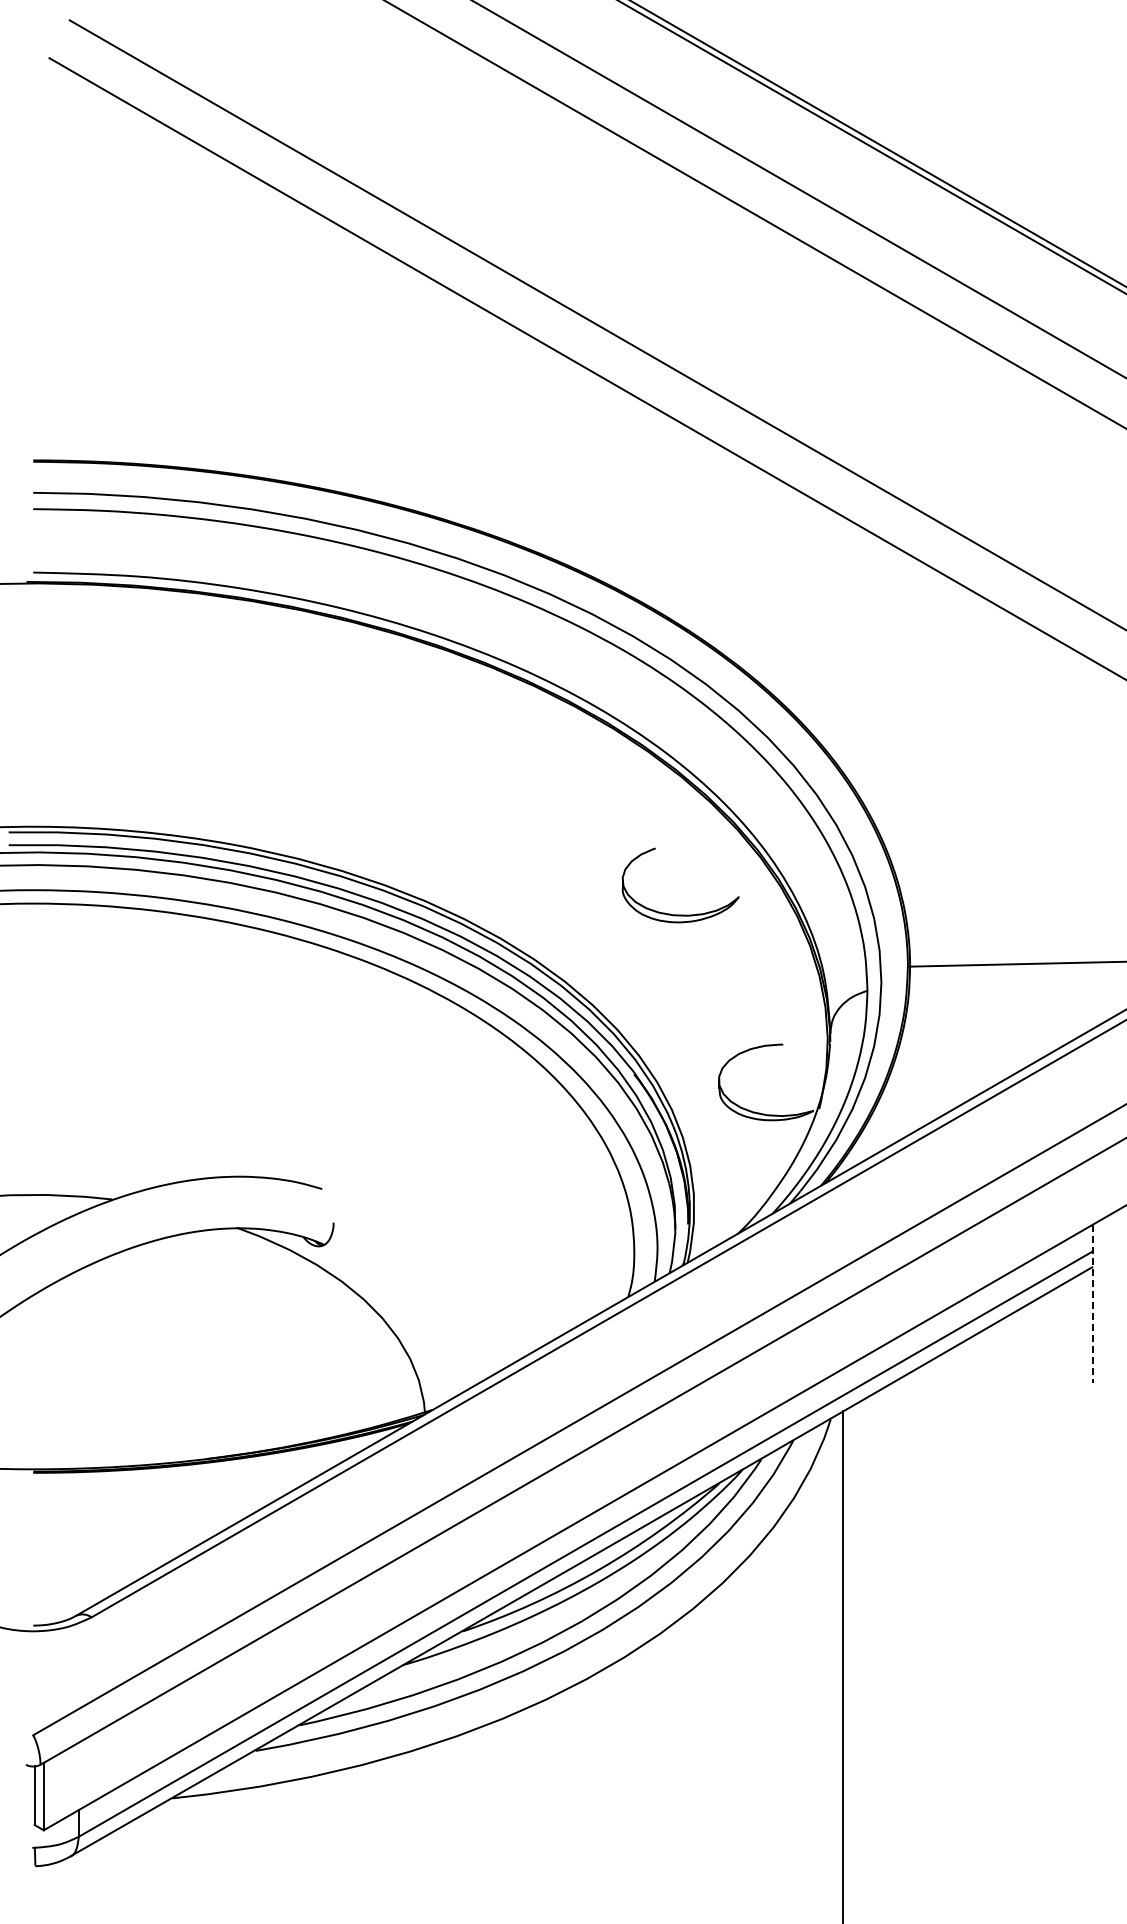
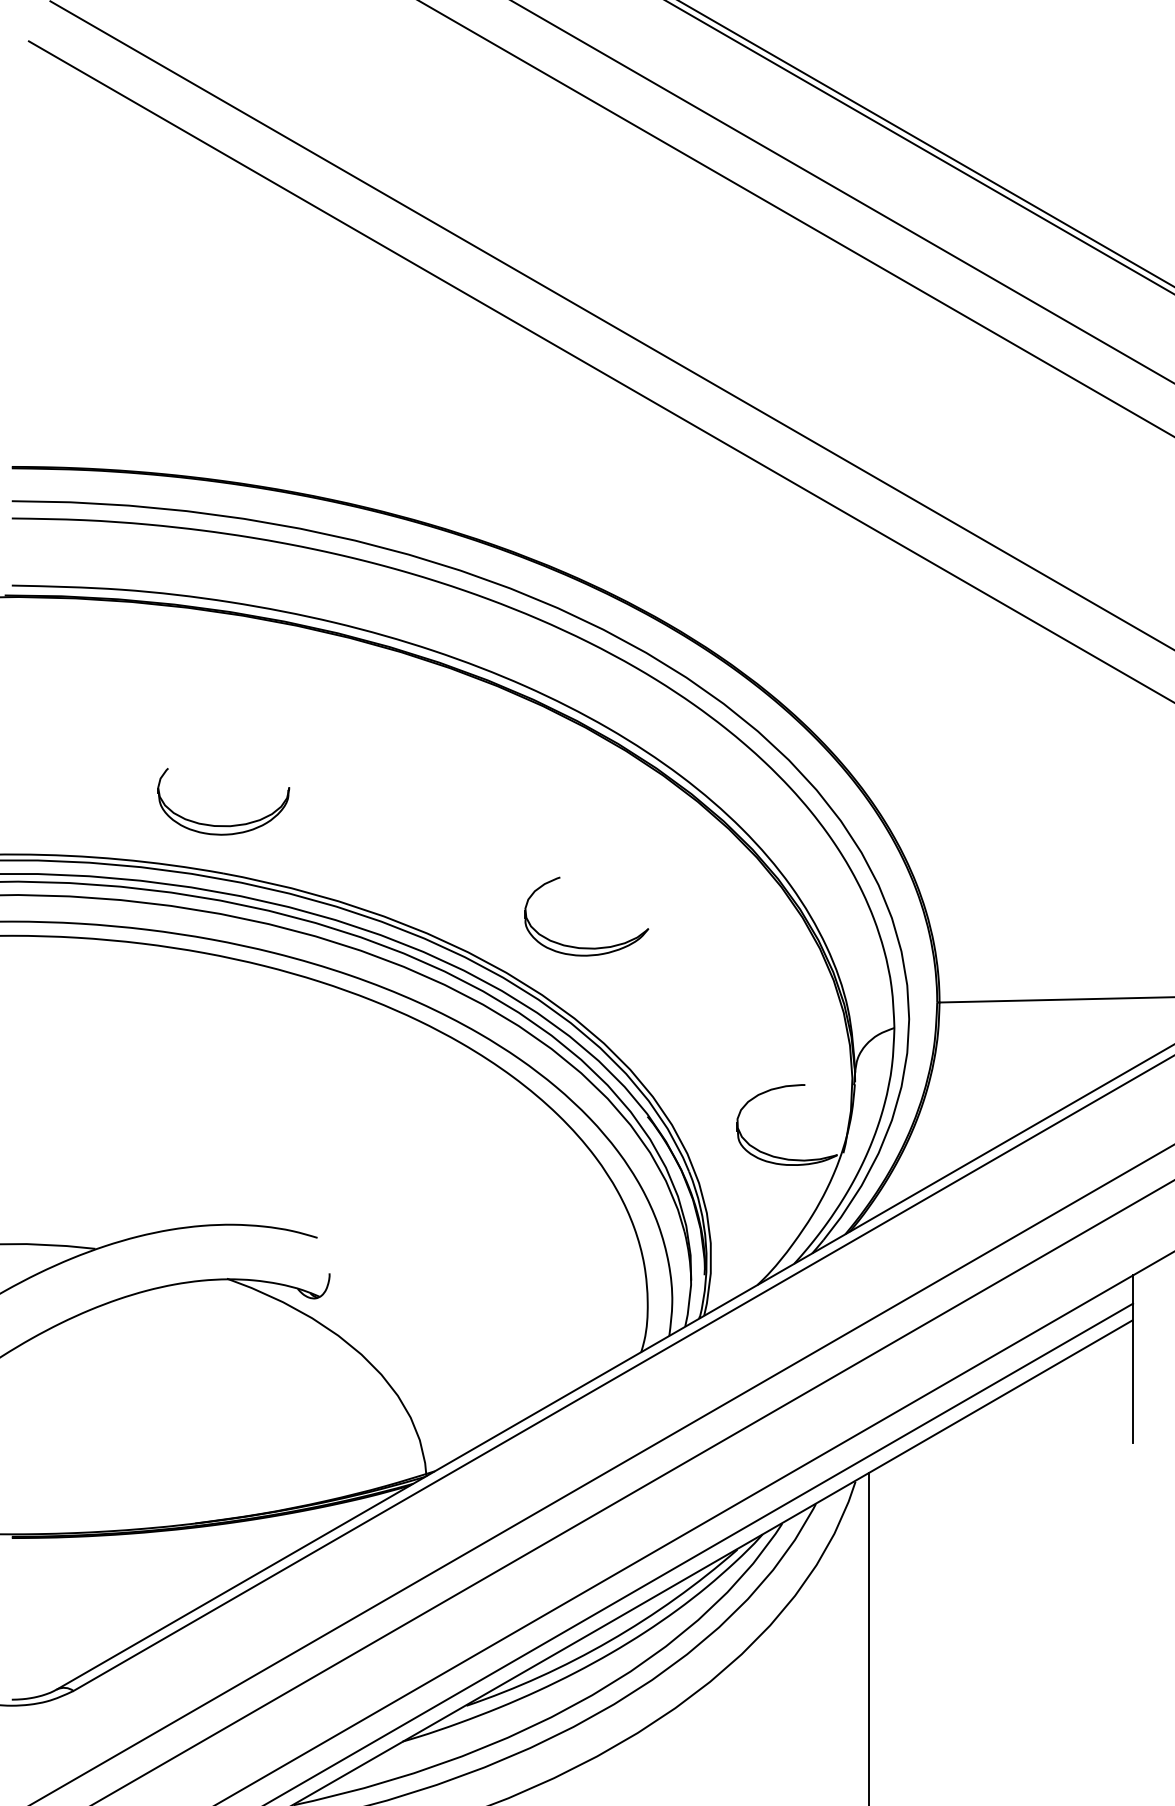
part: (233, 799) -> (223, 825), added
part: (680, 914) -> (586, 947), moved
line: (1093, 1303) -> (1133, 1358), dashed -> solid

